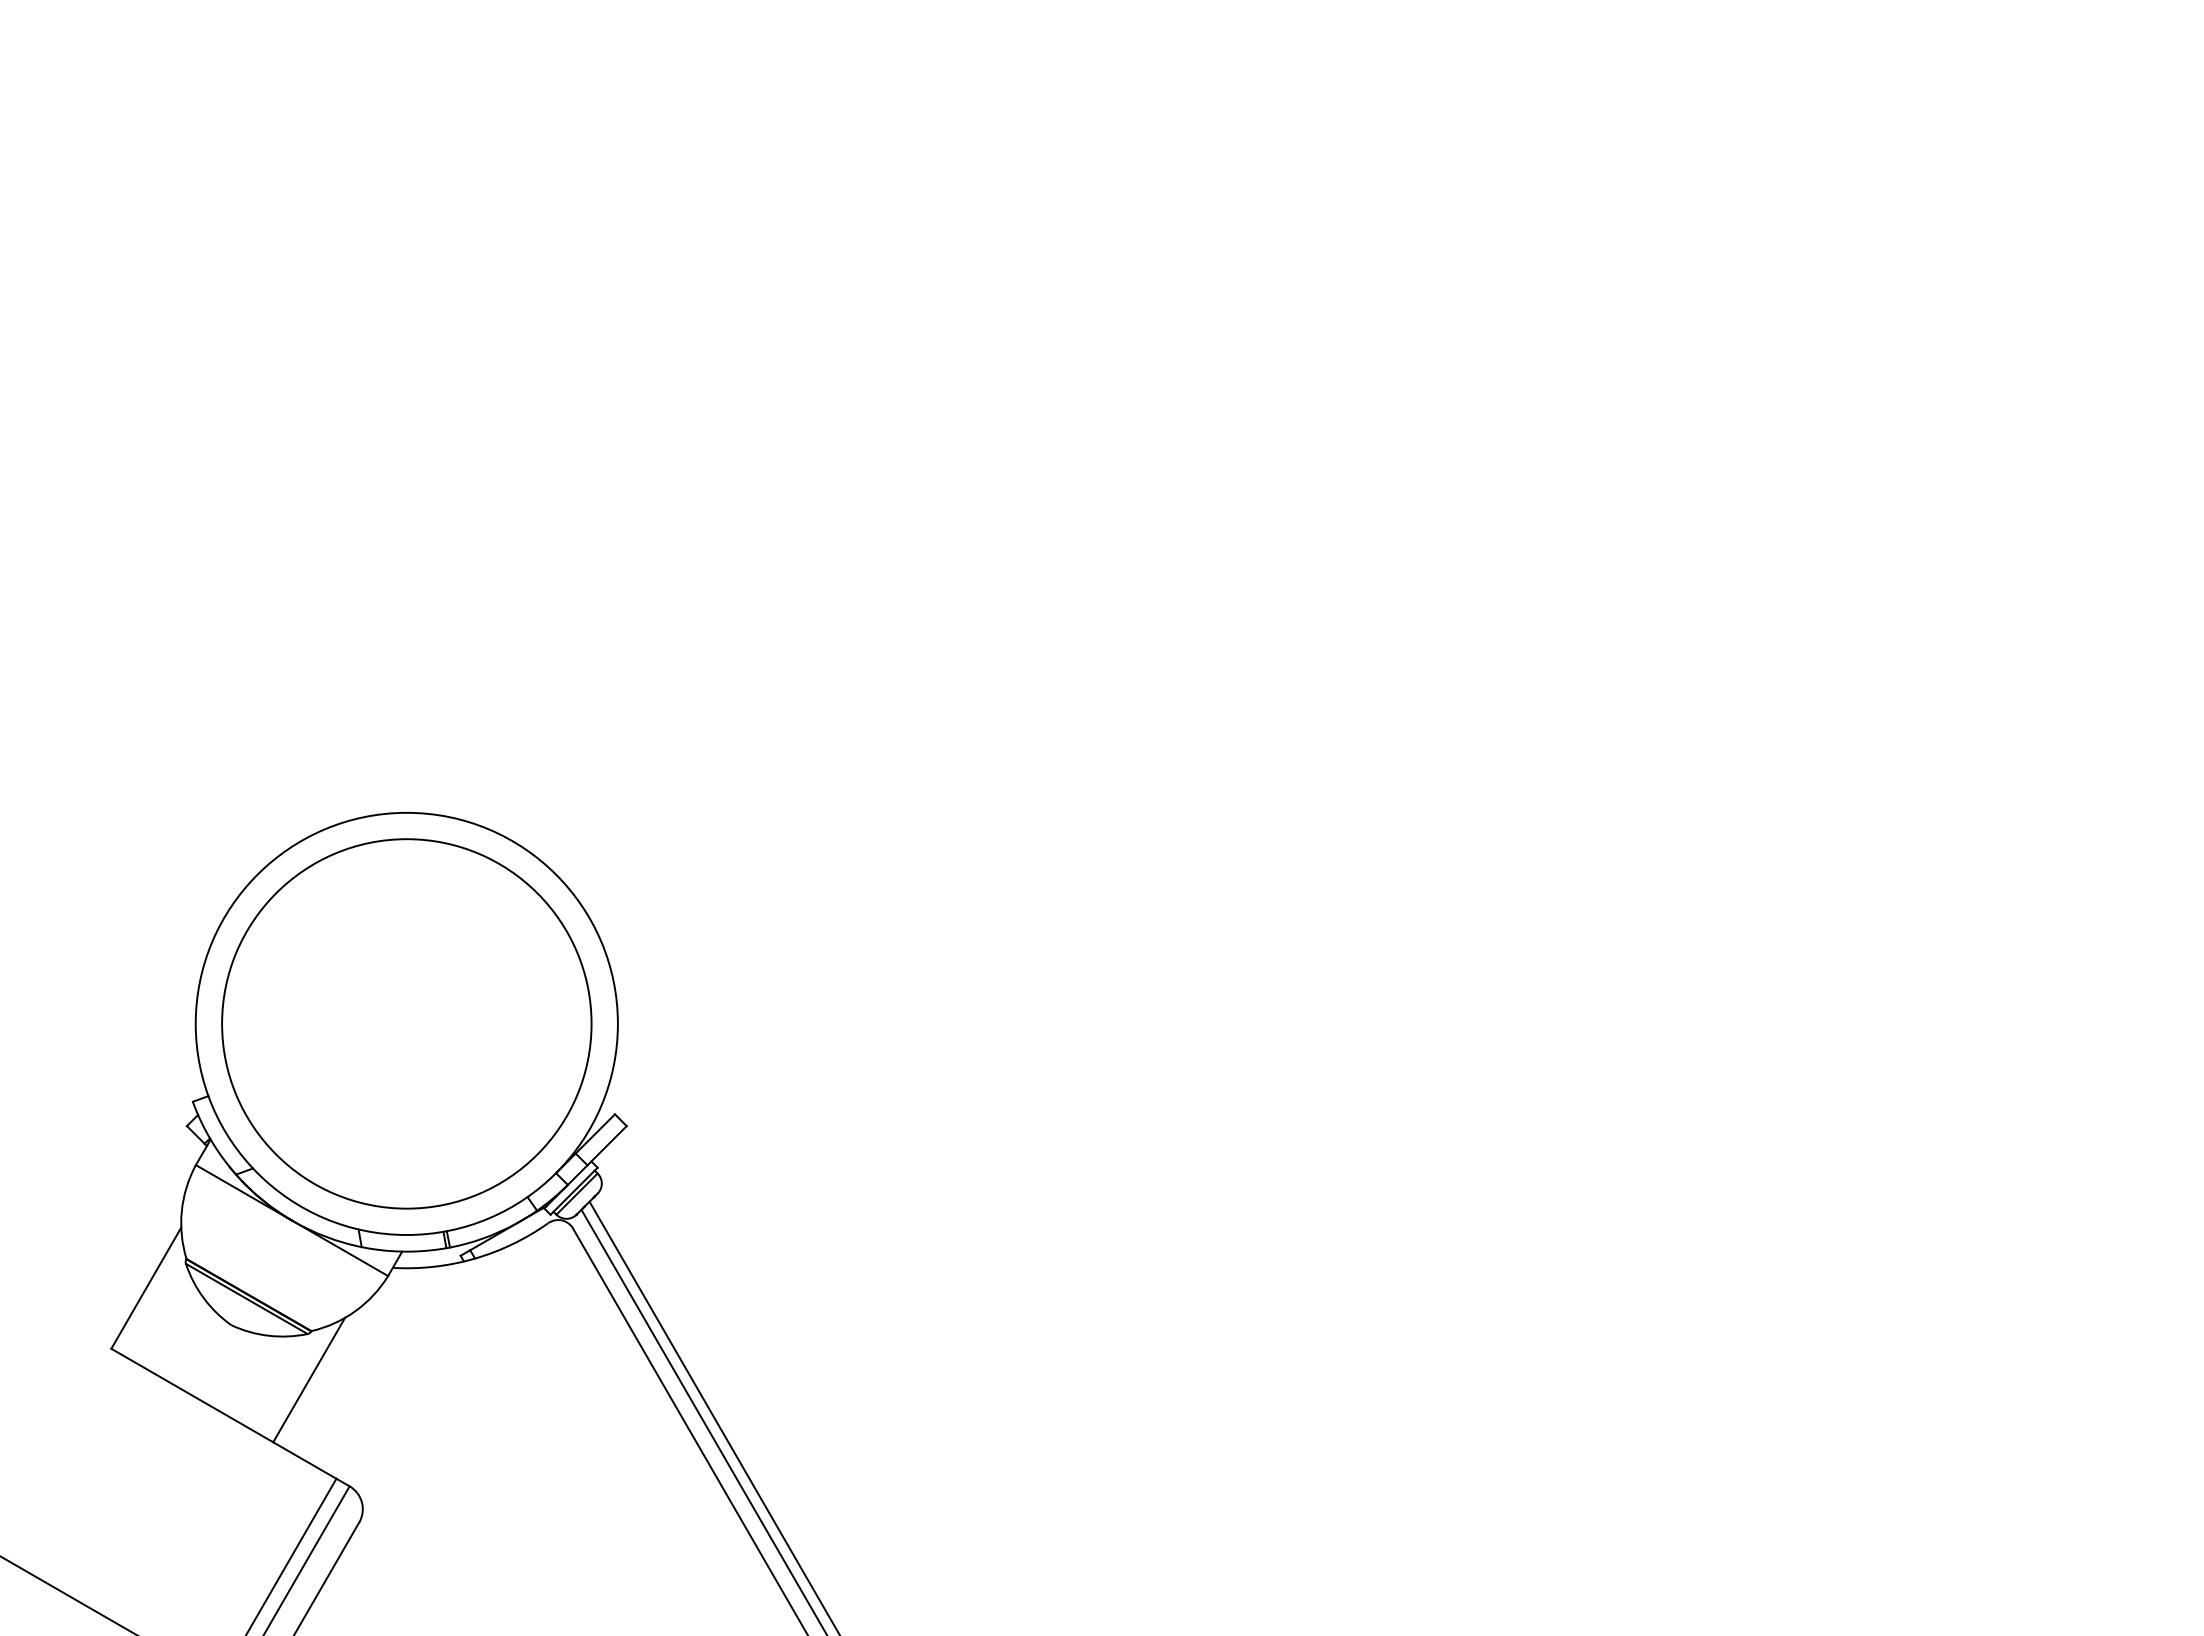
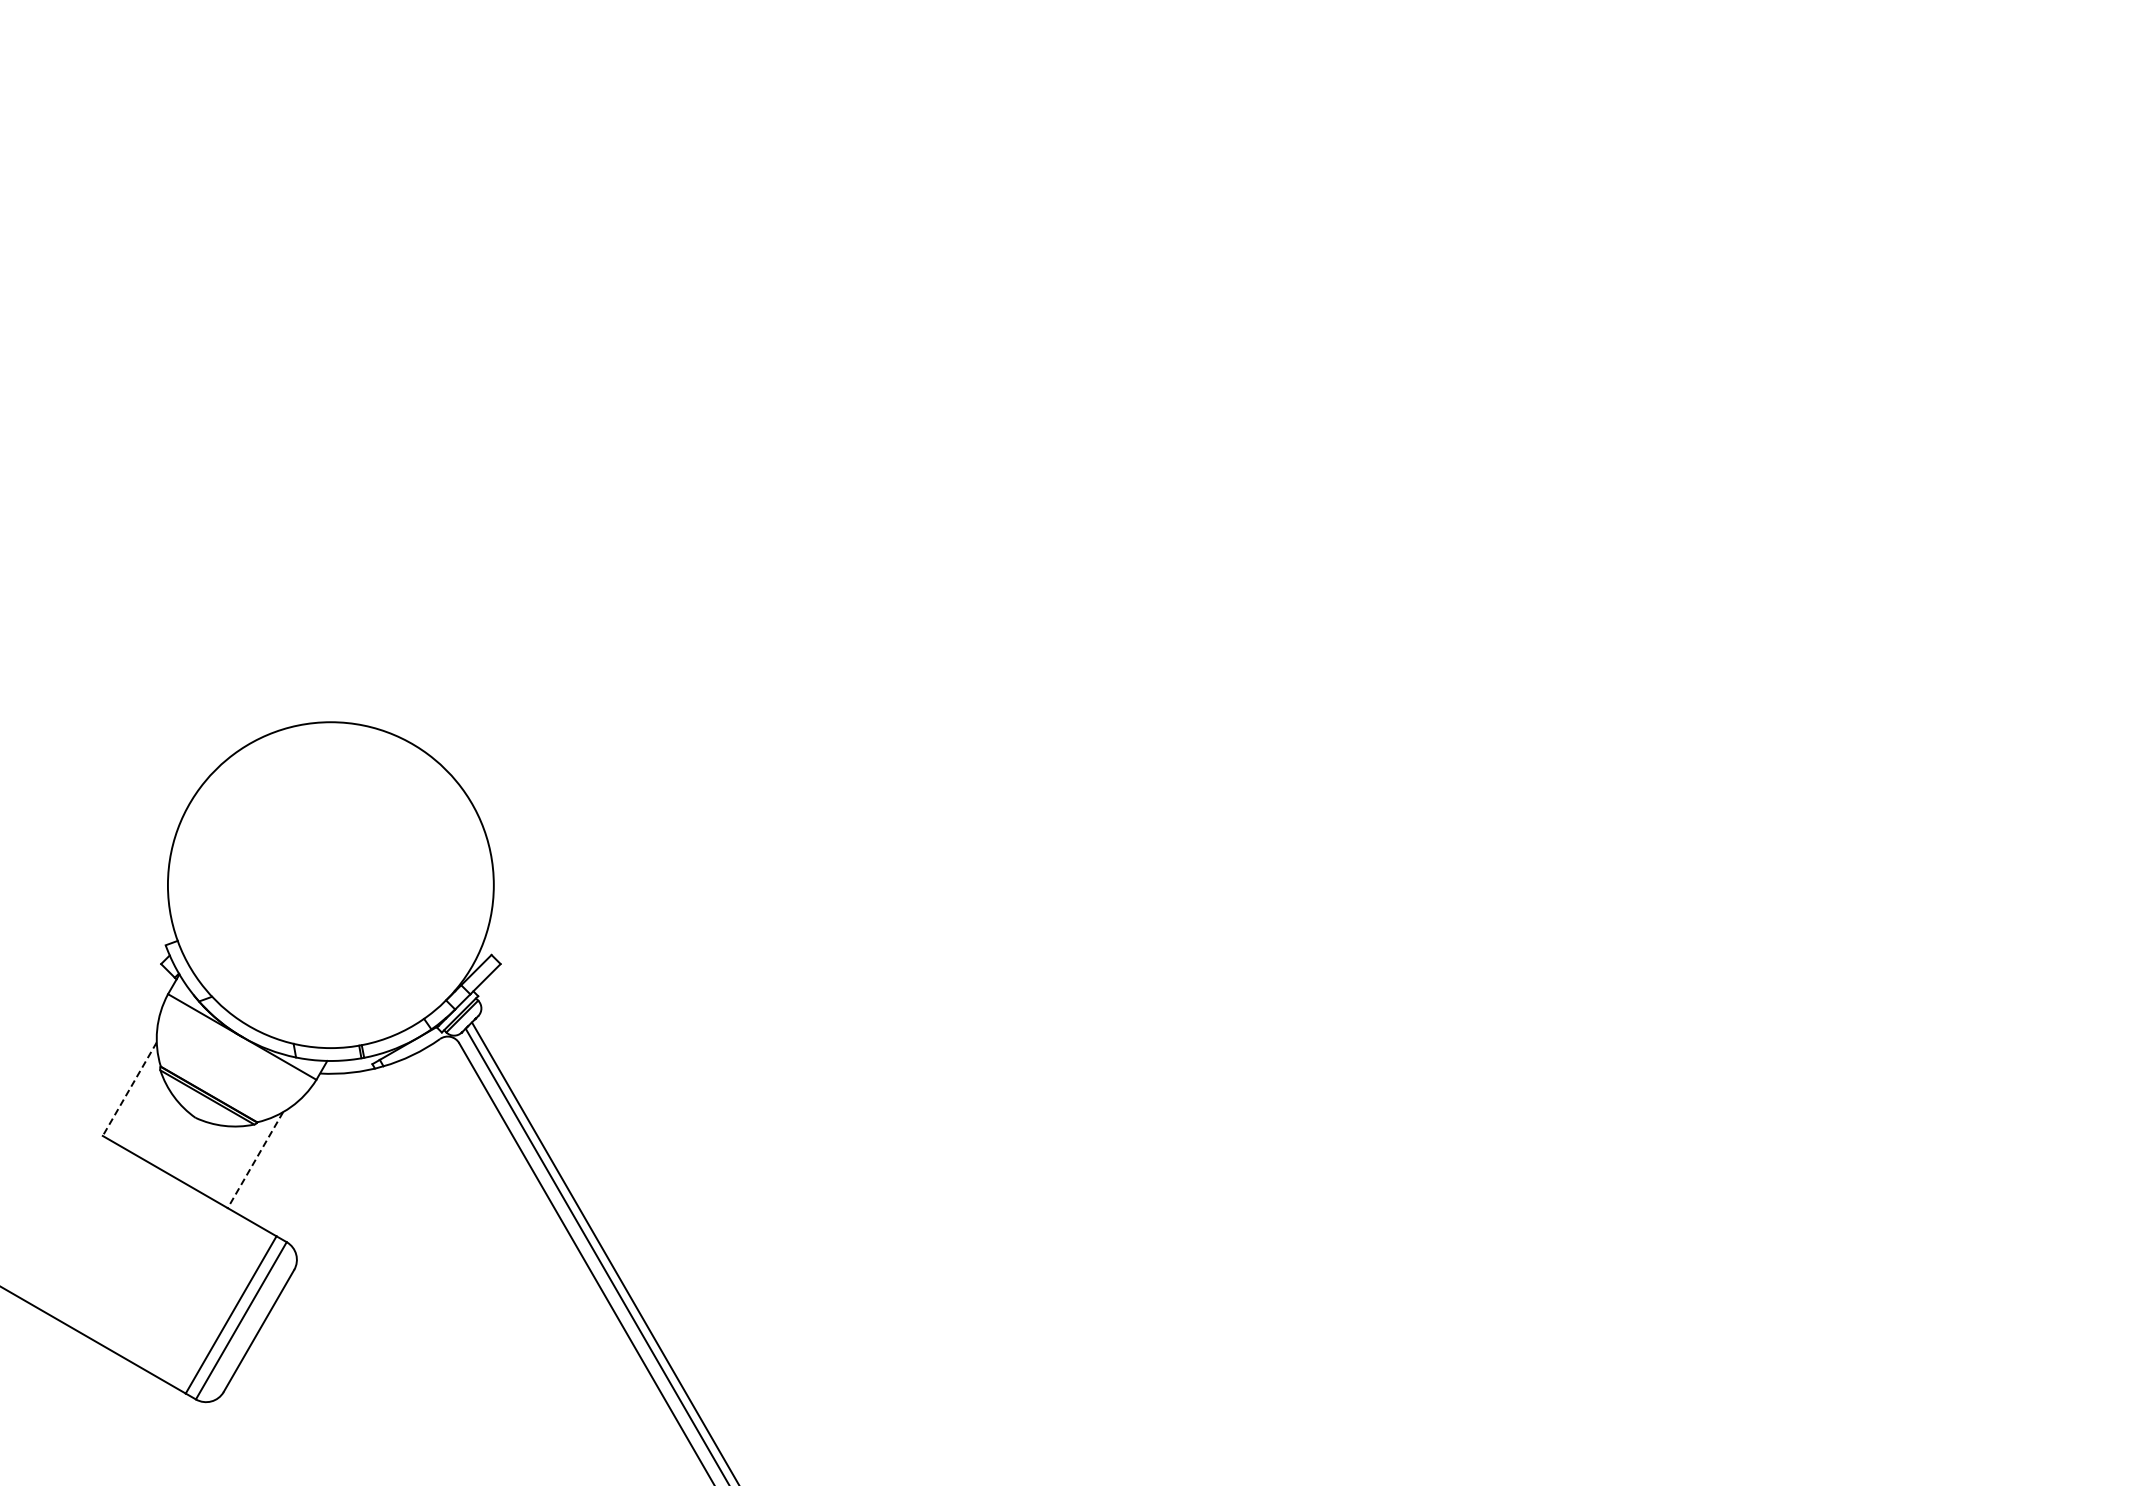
circle: (406, 1023) -> (330, 884), removed
line: (145, 1288) -> (129, 1089), solid -> dashed
line: (309, 1380) -> (255, 1160), solid -> dashed

